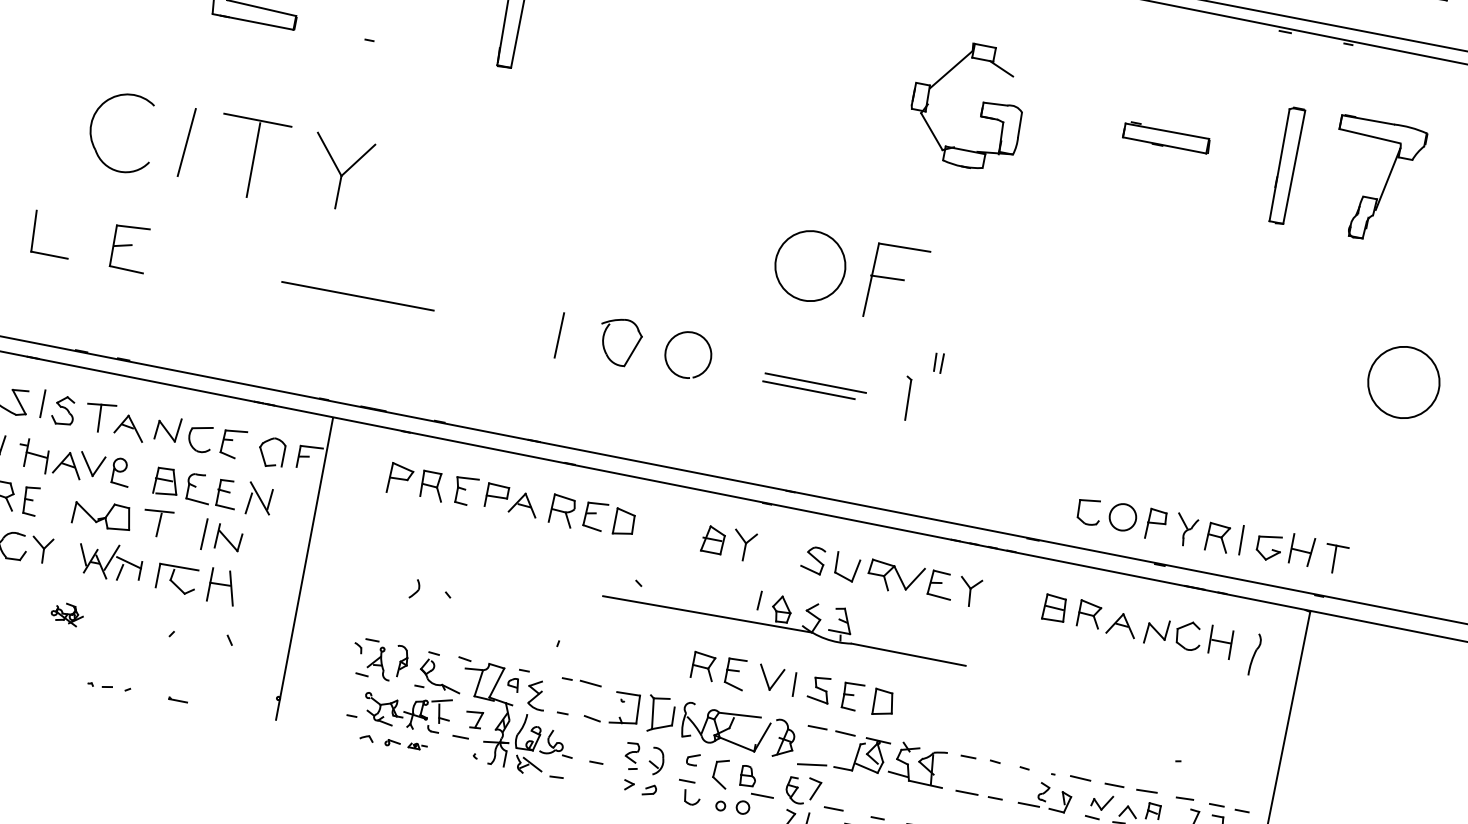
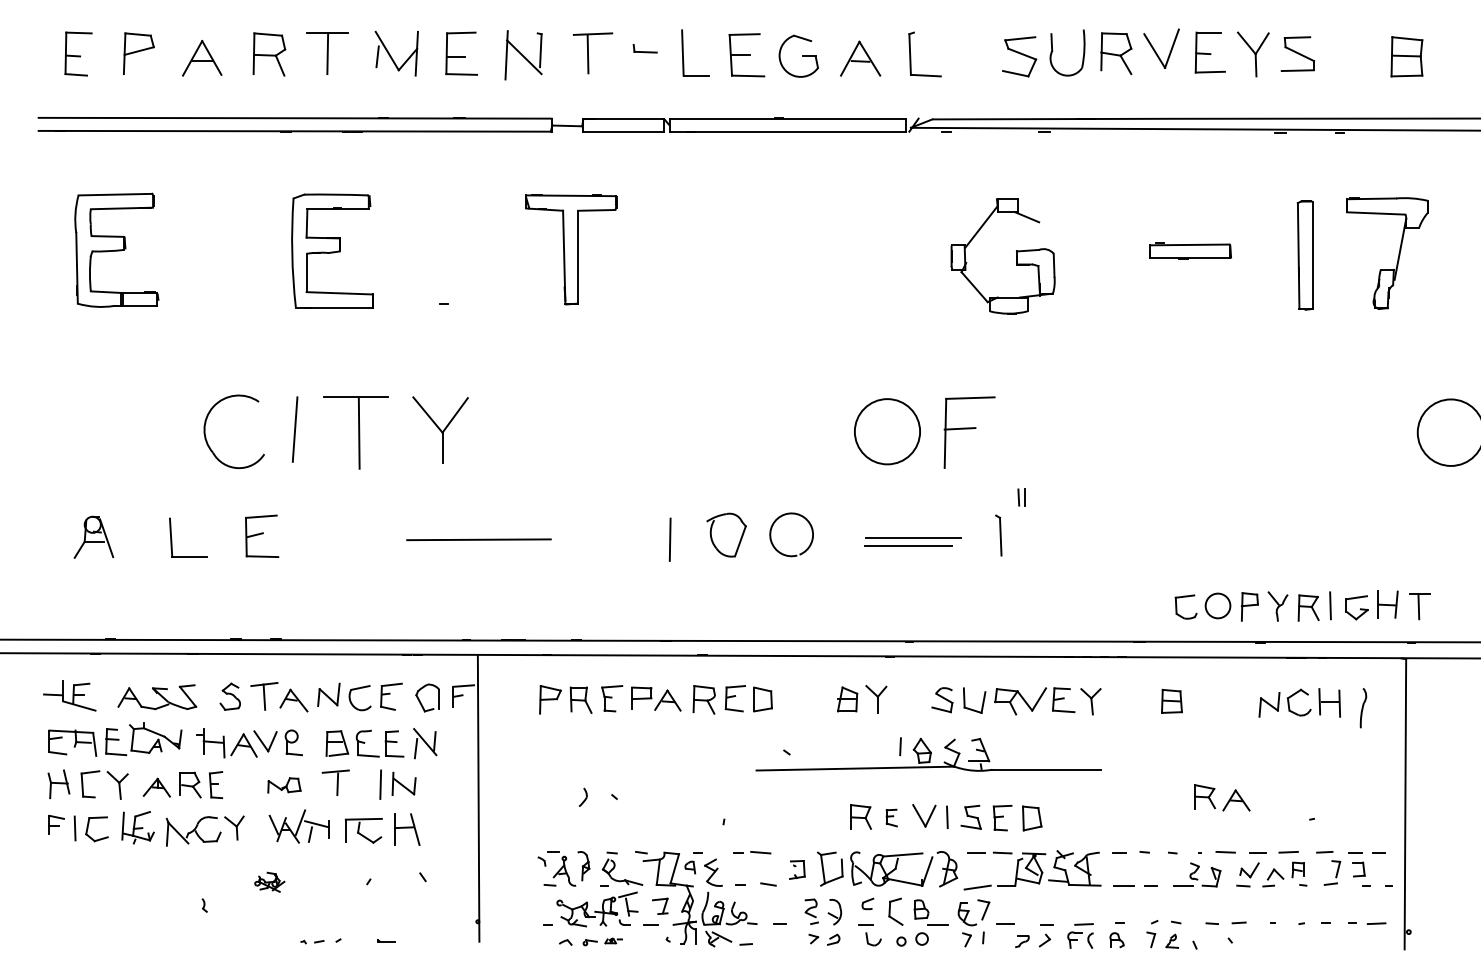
line: (42, 403) -> (209, 693), removed
part: (102, 515) -> (284, 785), size x0.6
part: (1112, 624) -> (1227, 801), moved
part: (735, 673) -> (891, 817), size x0.6
part: (625, 708) -> (797, 869), size x0.6

